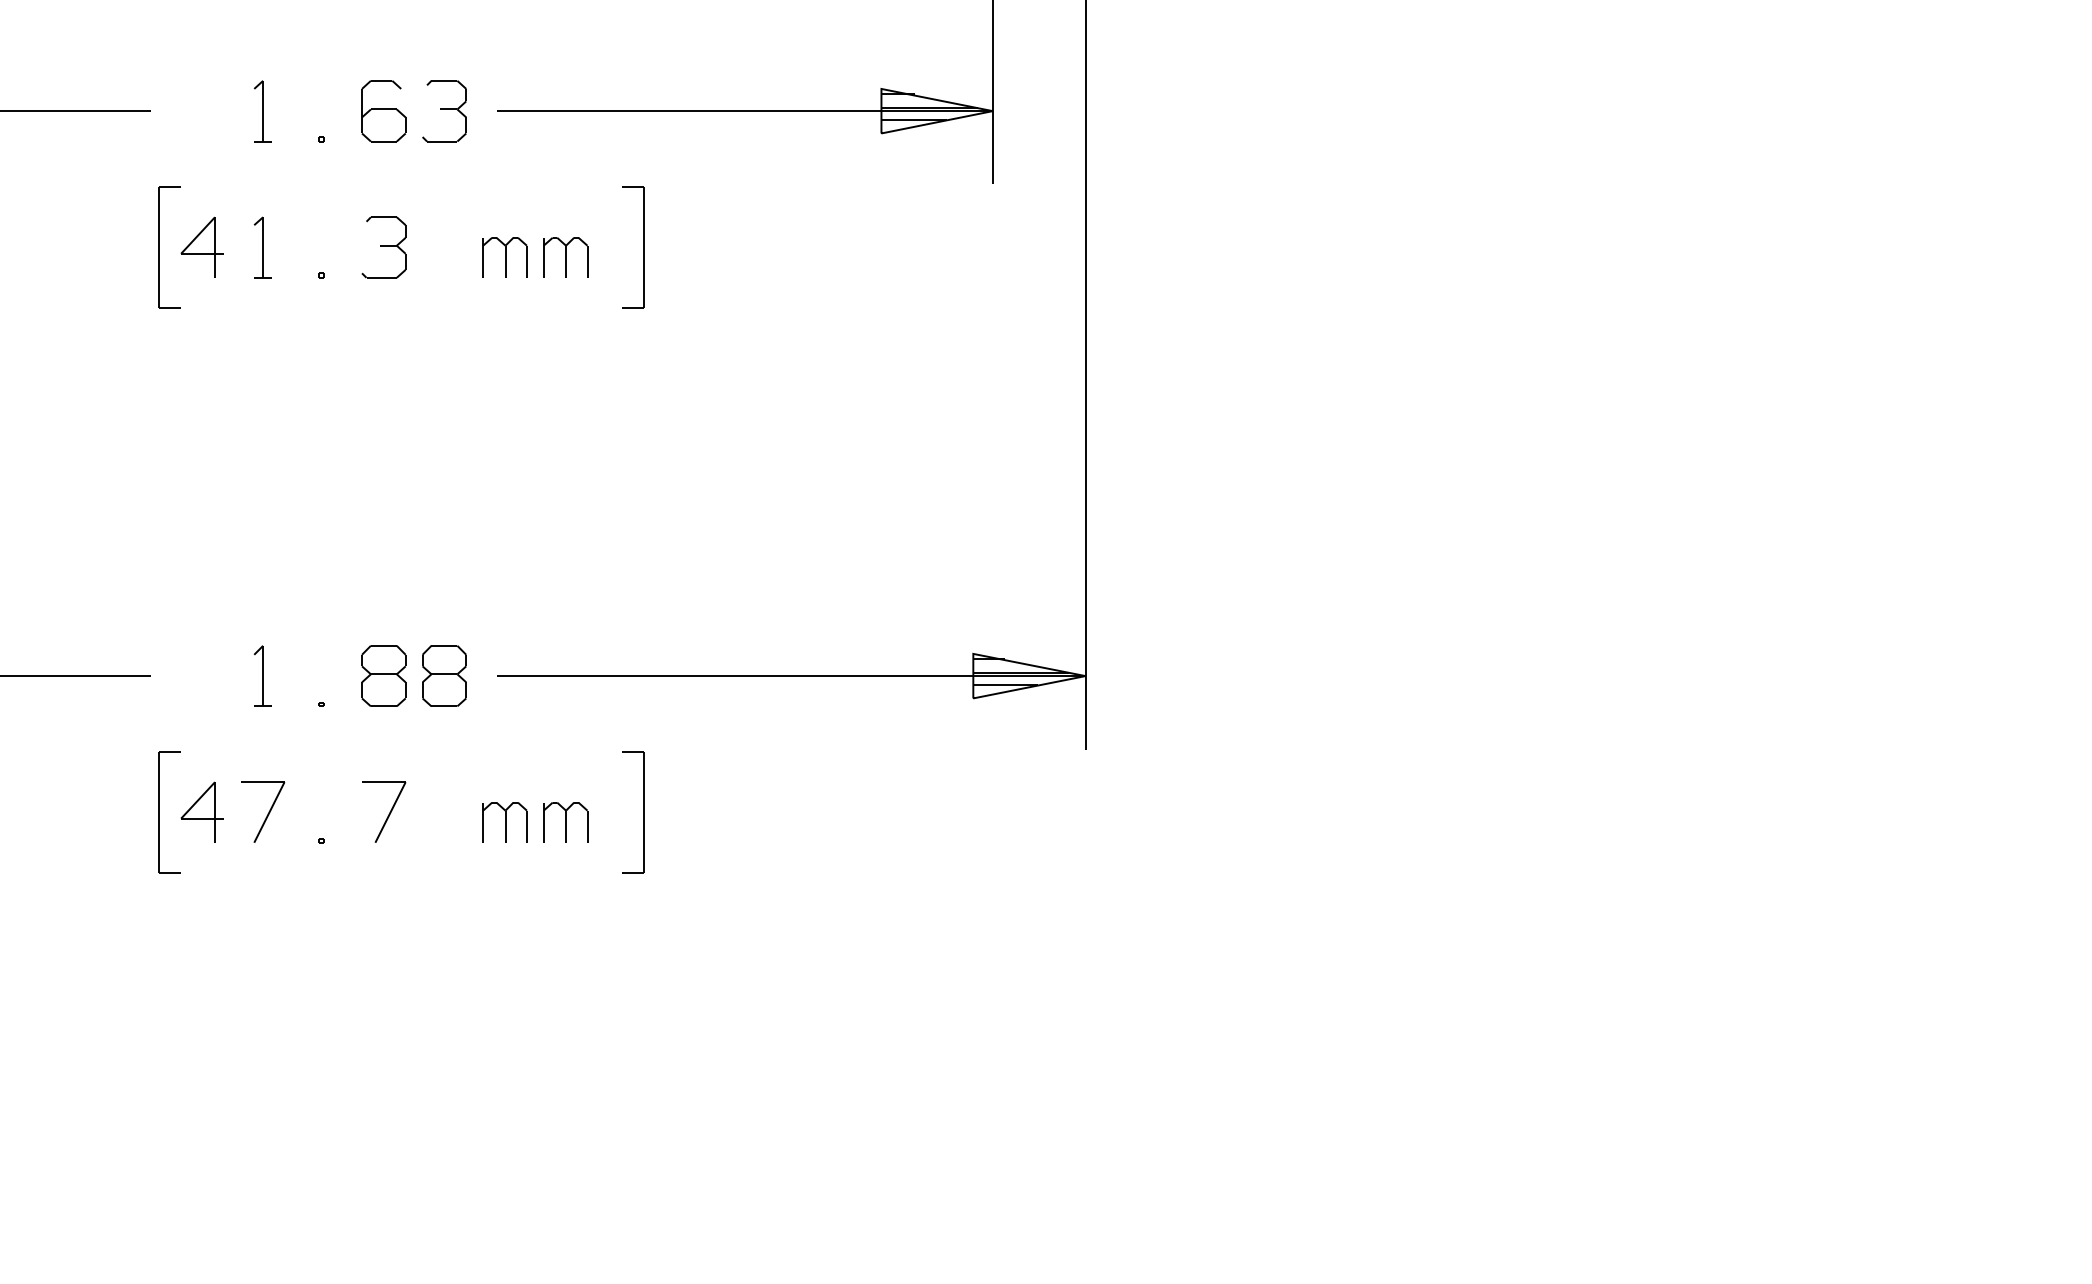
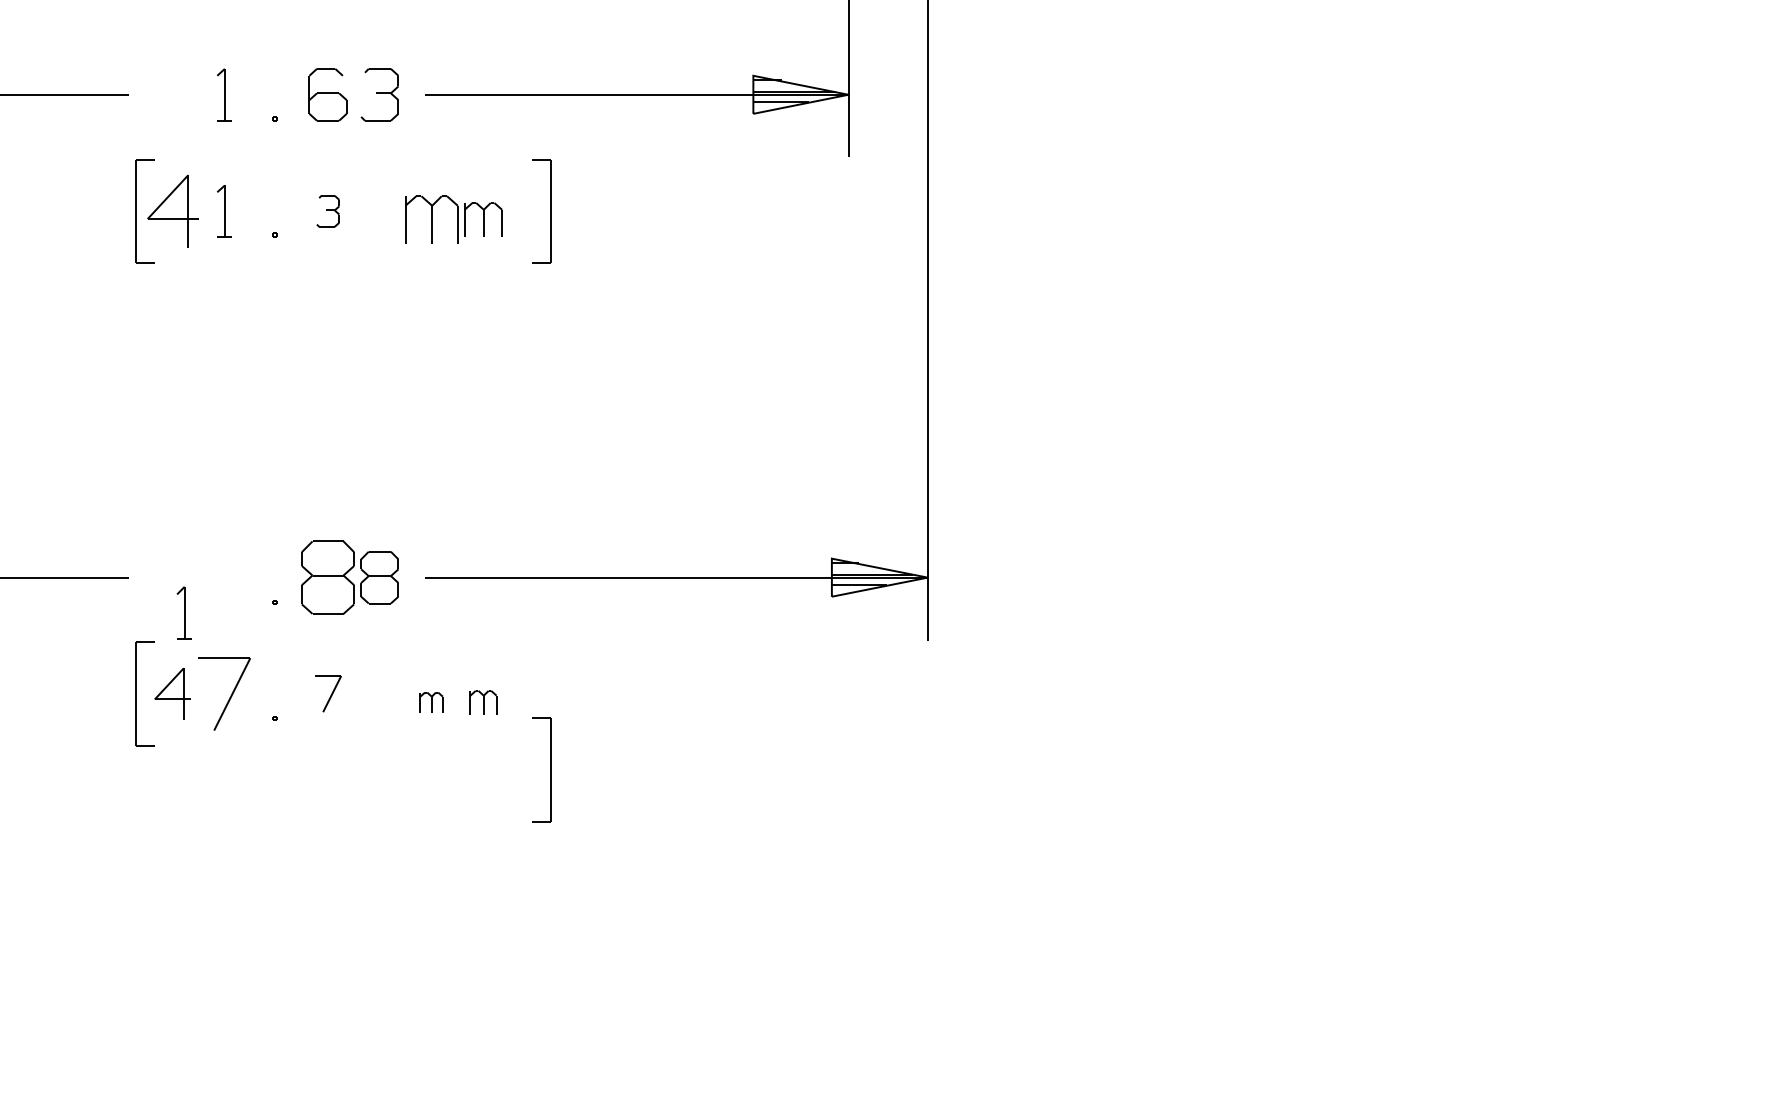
part: (201, 246) -> (172, 210), size x1.4
part: (383, 247) -> (327, 211), size x0.6
part: (504, 257) -> (431, 219), size x1.4
part: (262, 675) -> (184, 612), moved
part: (383, 675) -> (327, 577), size x1.4
part: (263, 811) -> (225, 693), size x1.4
part: (384, 811) -> (328, 693), size x0.7
part: (643, 812) -> (549, 770), moved
part: (504, 822) -> (431, 702), size x0.6
part: (565, 822) -> (483, 702), size x0.7

